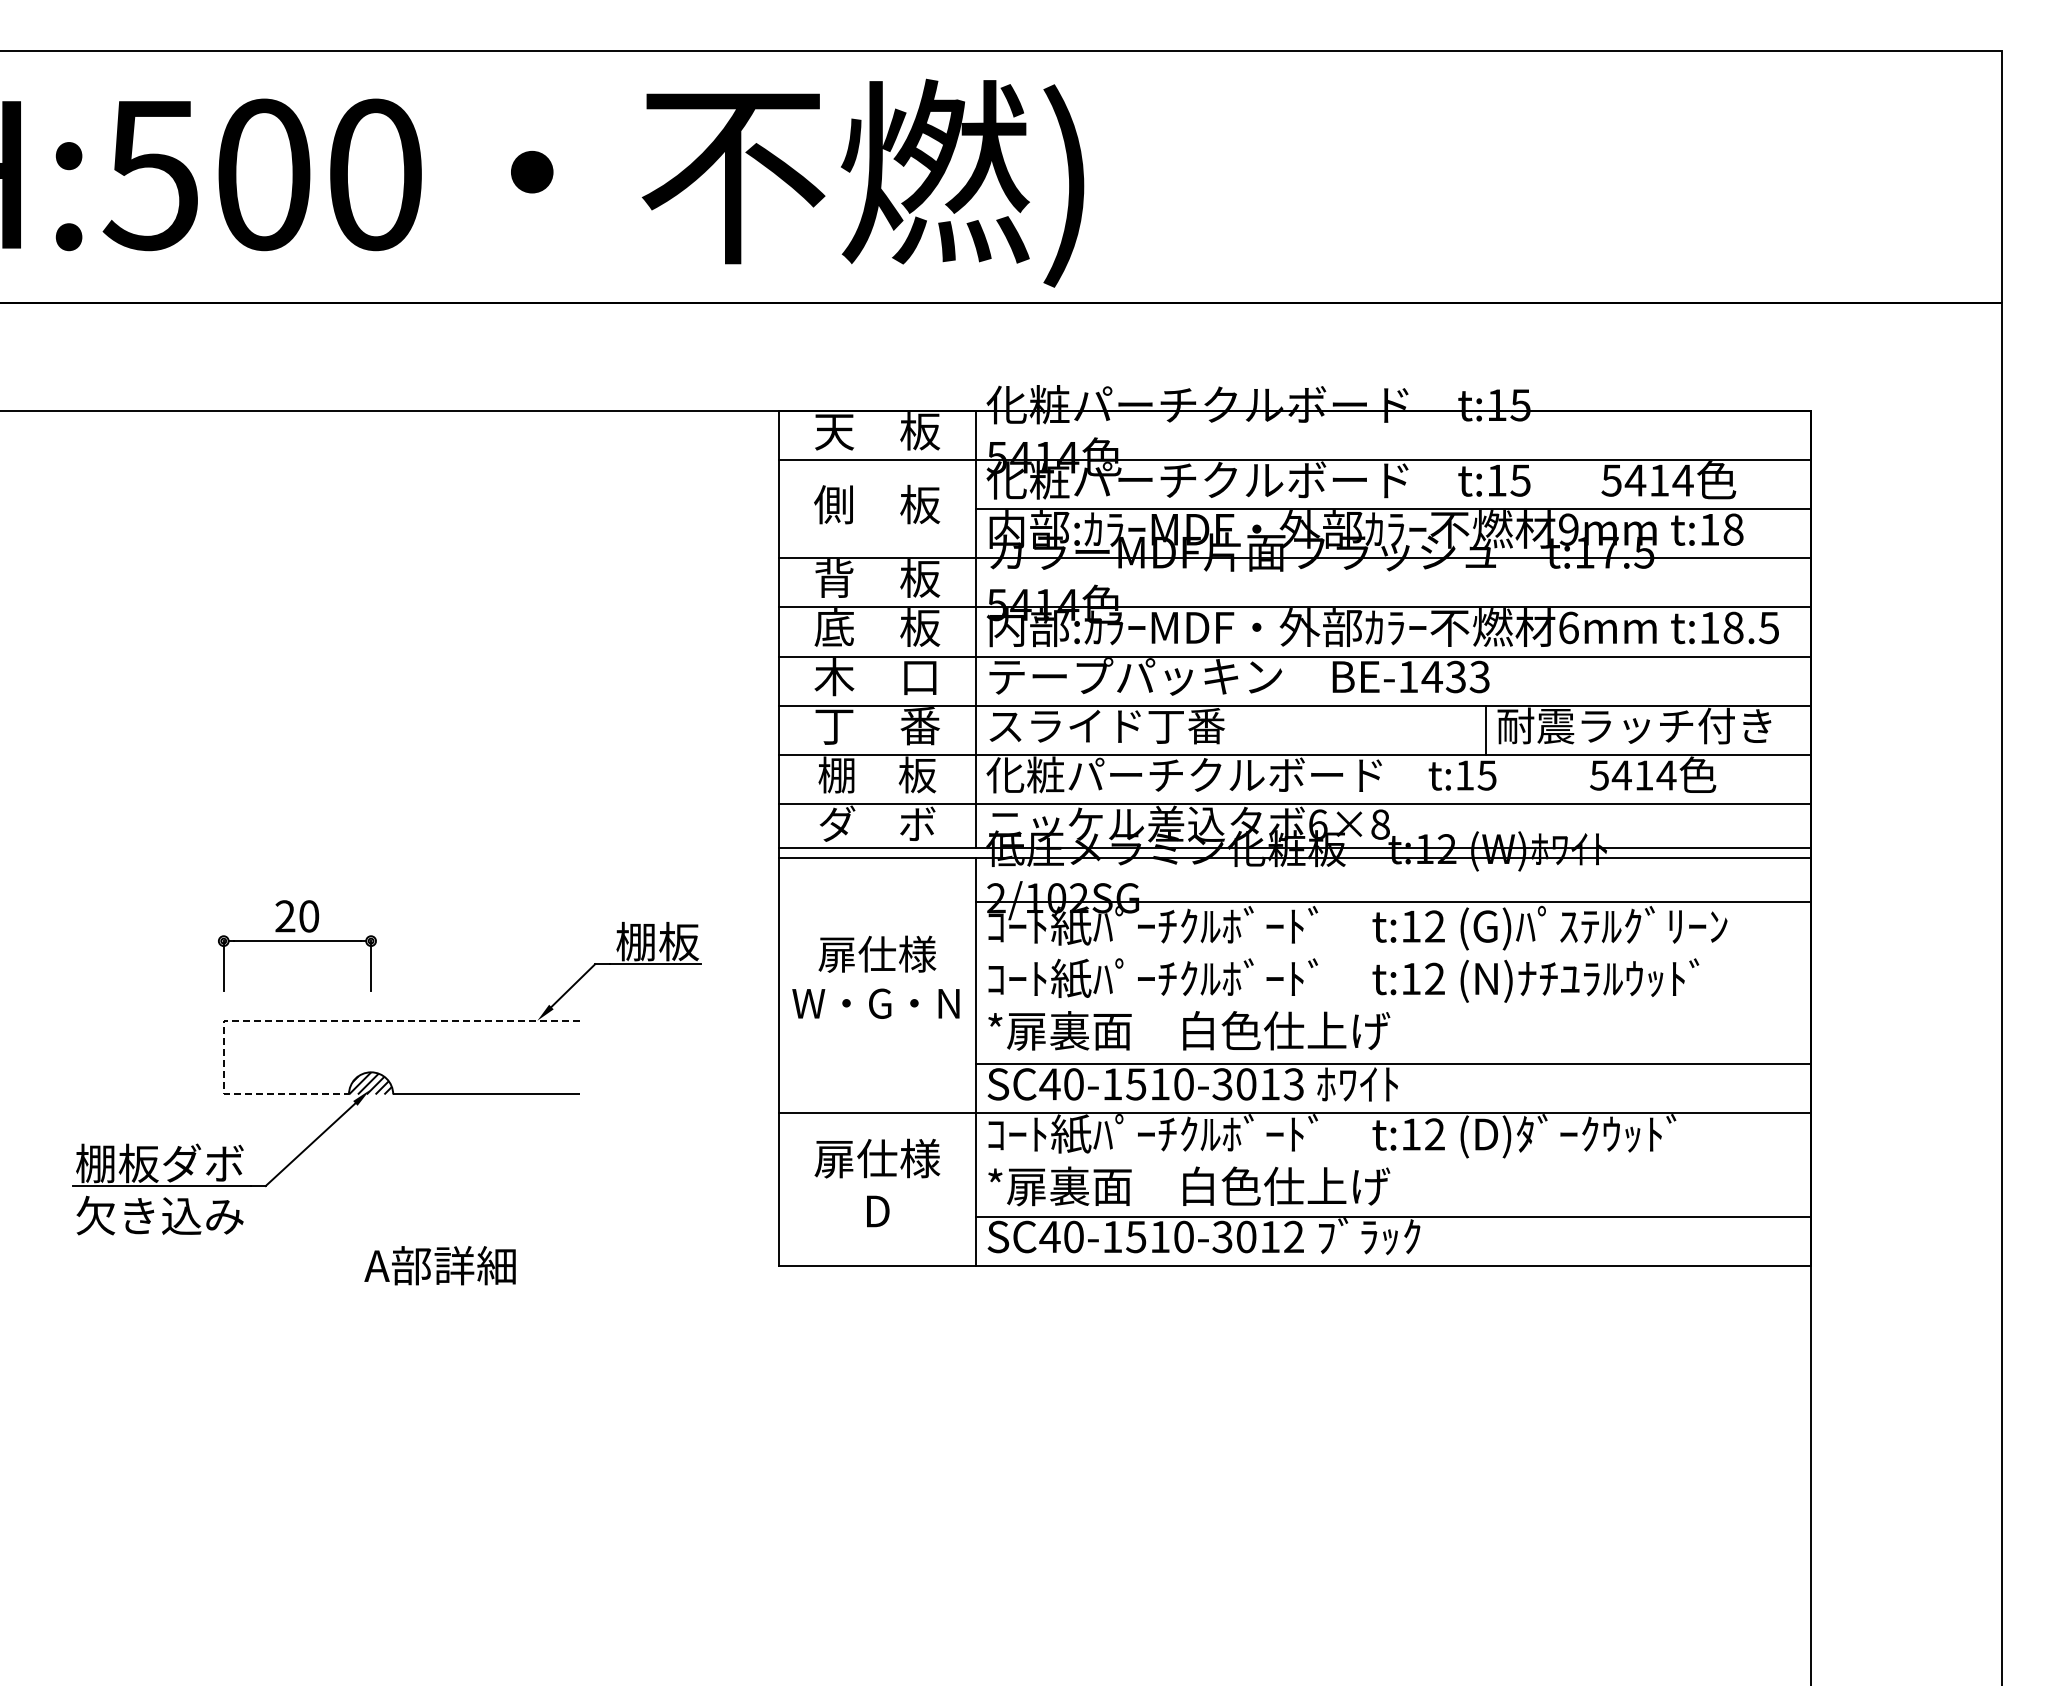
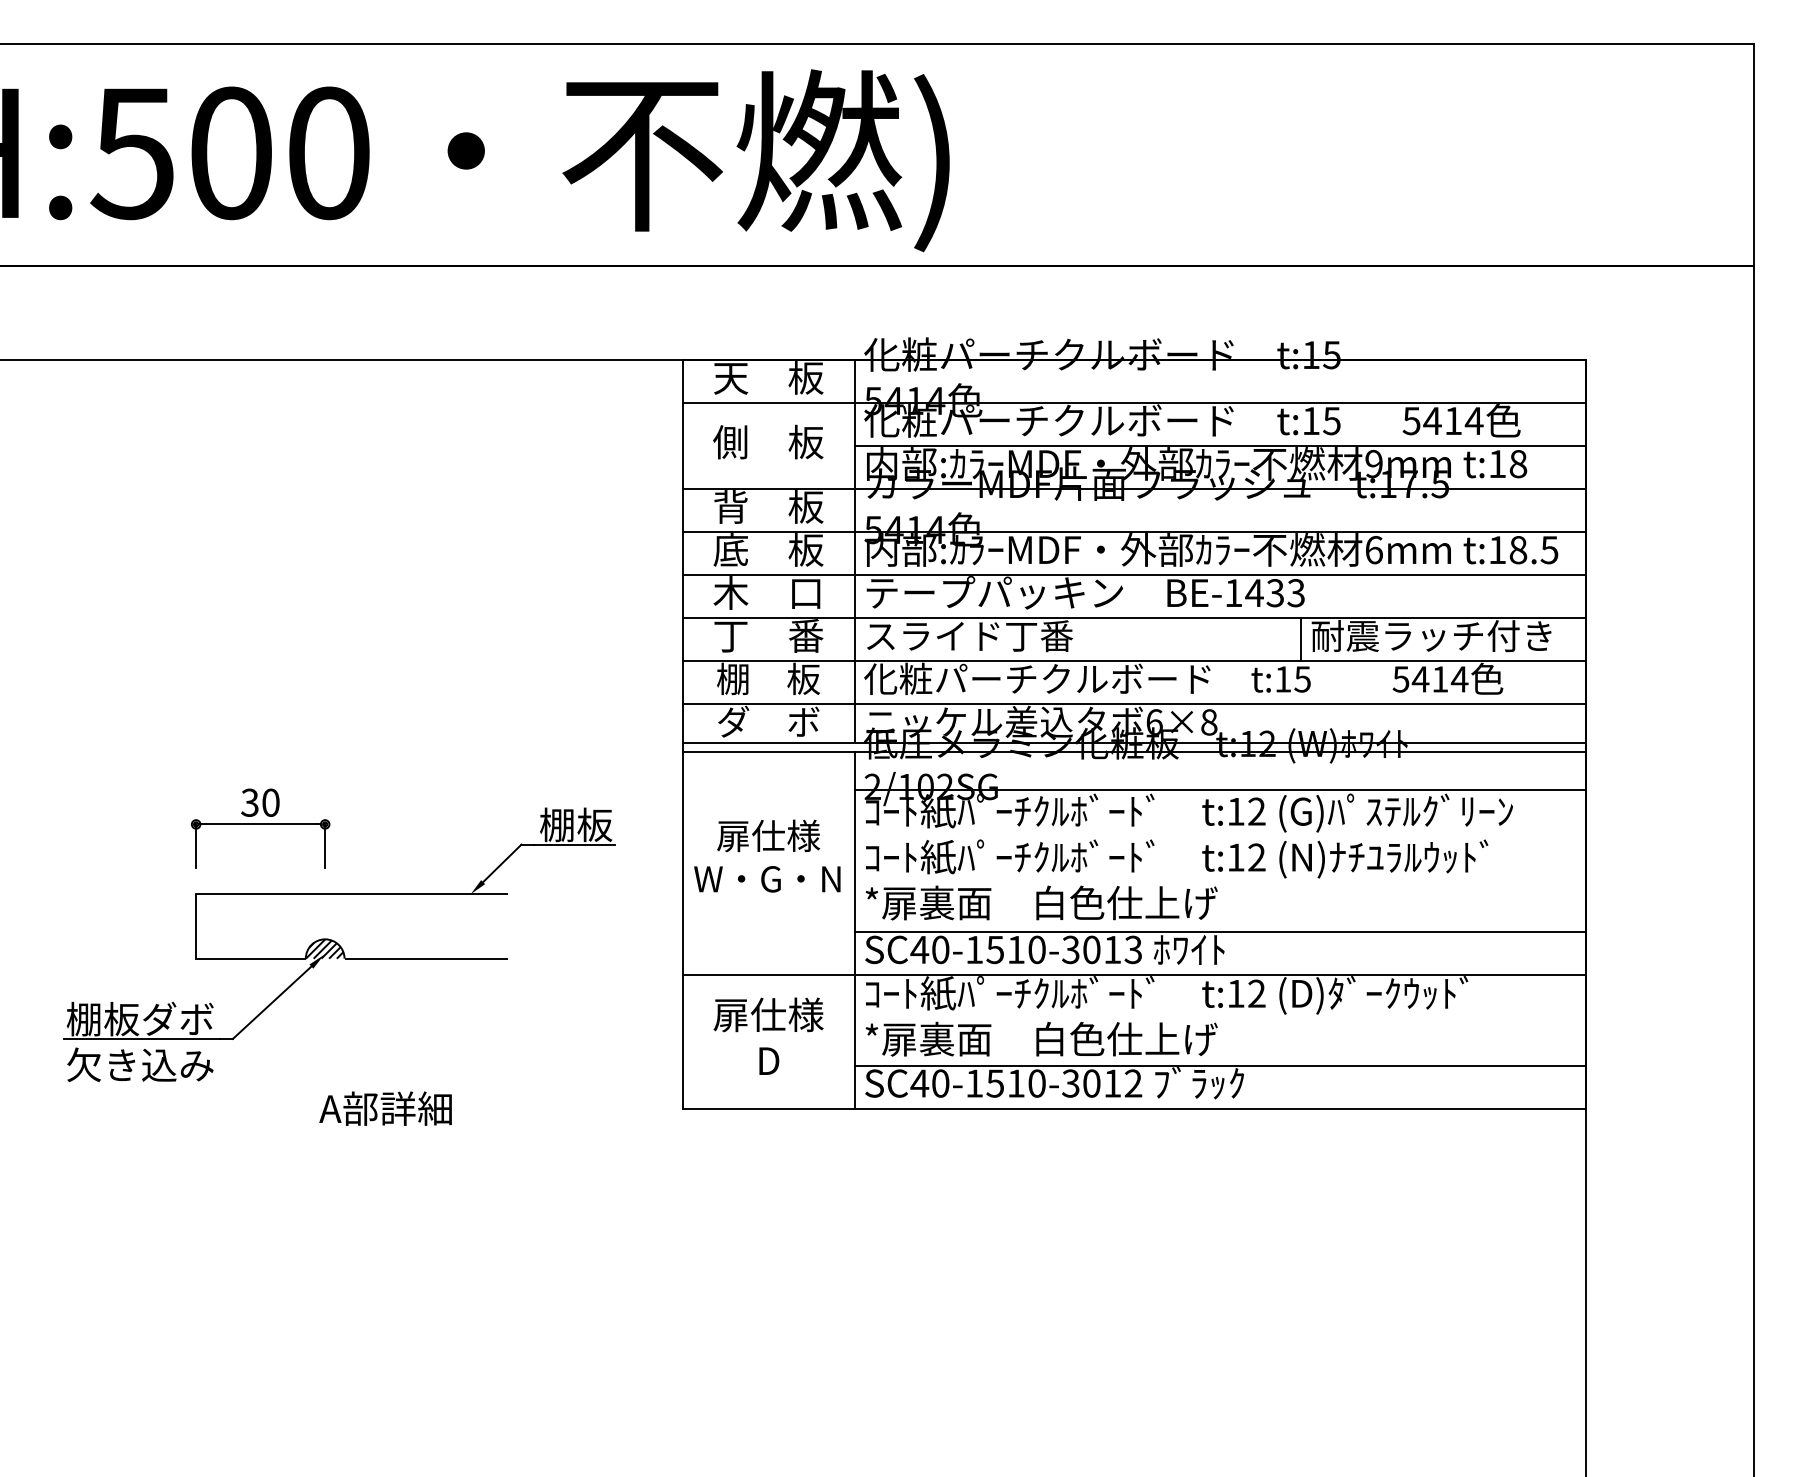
text: (285, 916) -> (250, 802), 20 -> 30
line: (300, 1020) -> (263, 893), dashed -> solid

